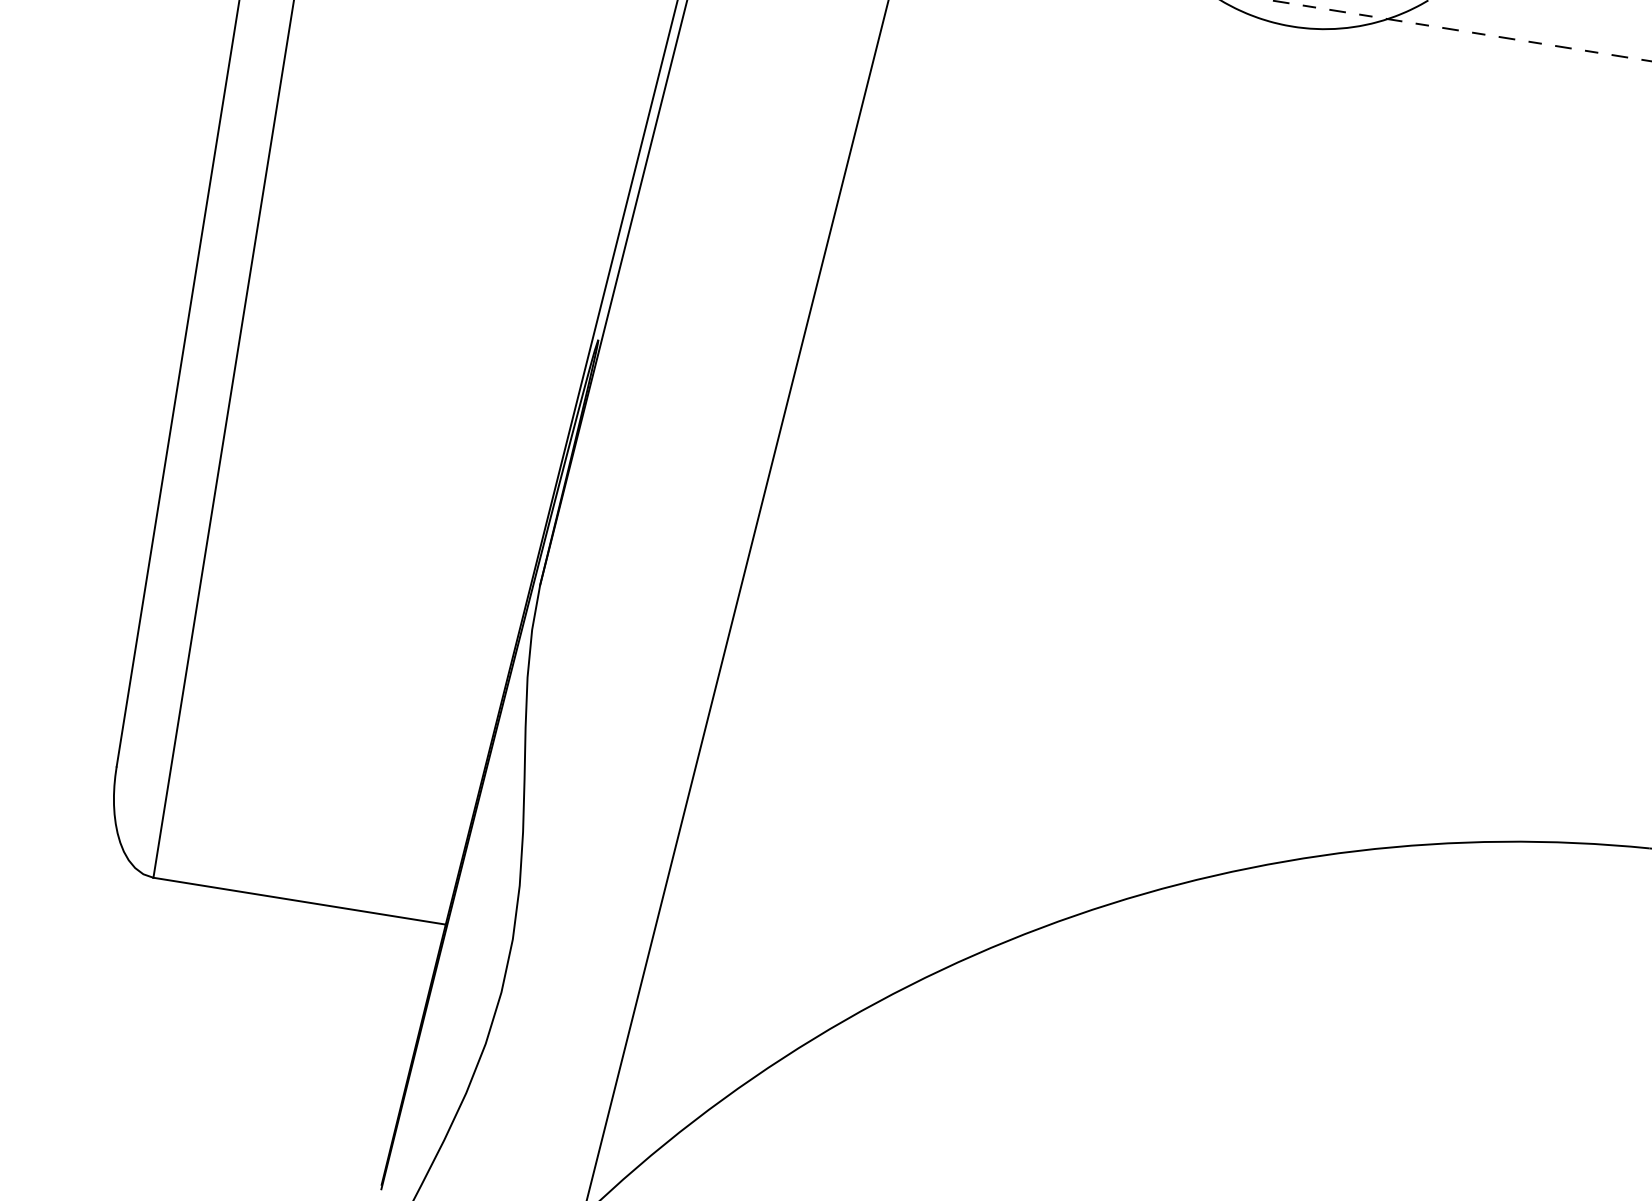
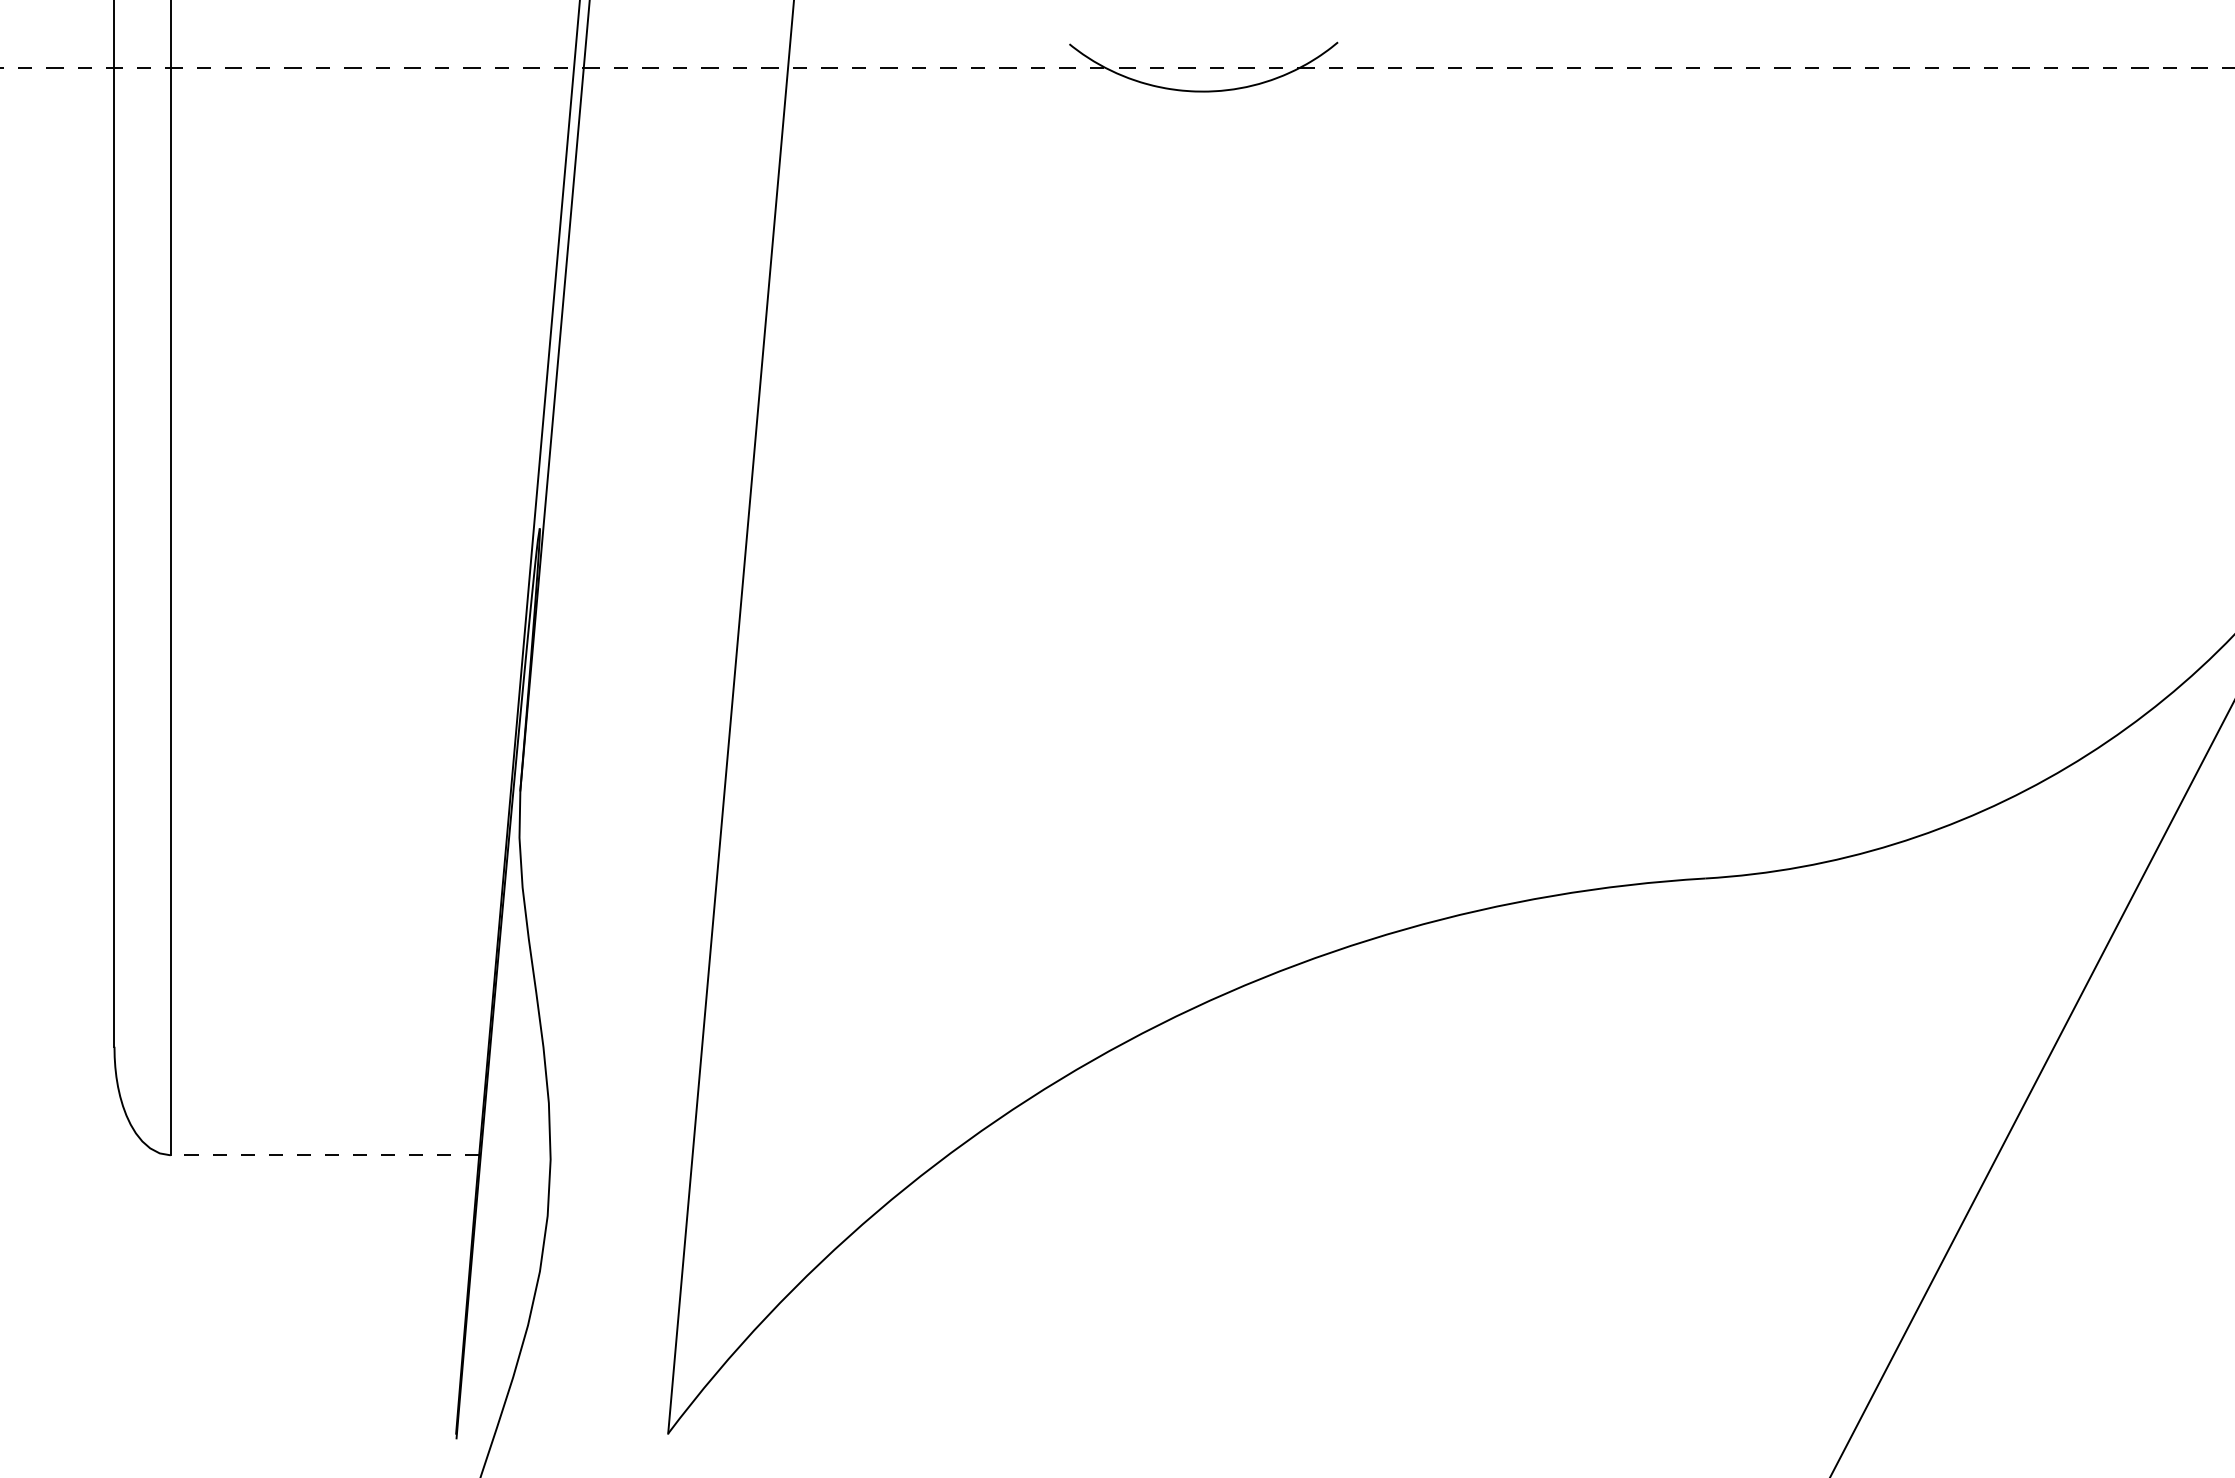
line: (299, 901) -> (324, 1155), solid -> dashed

